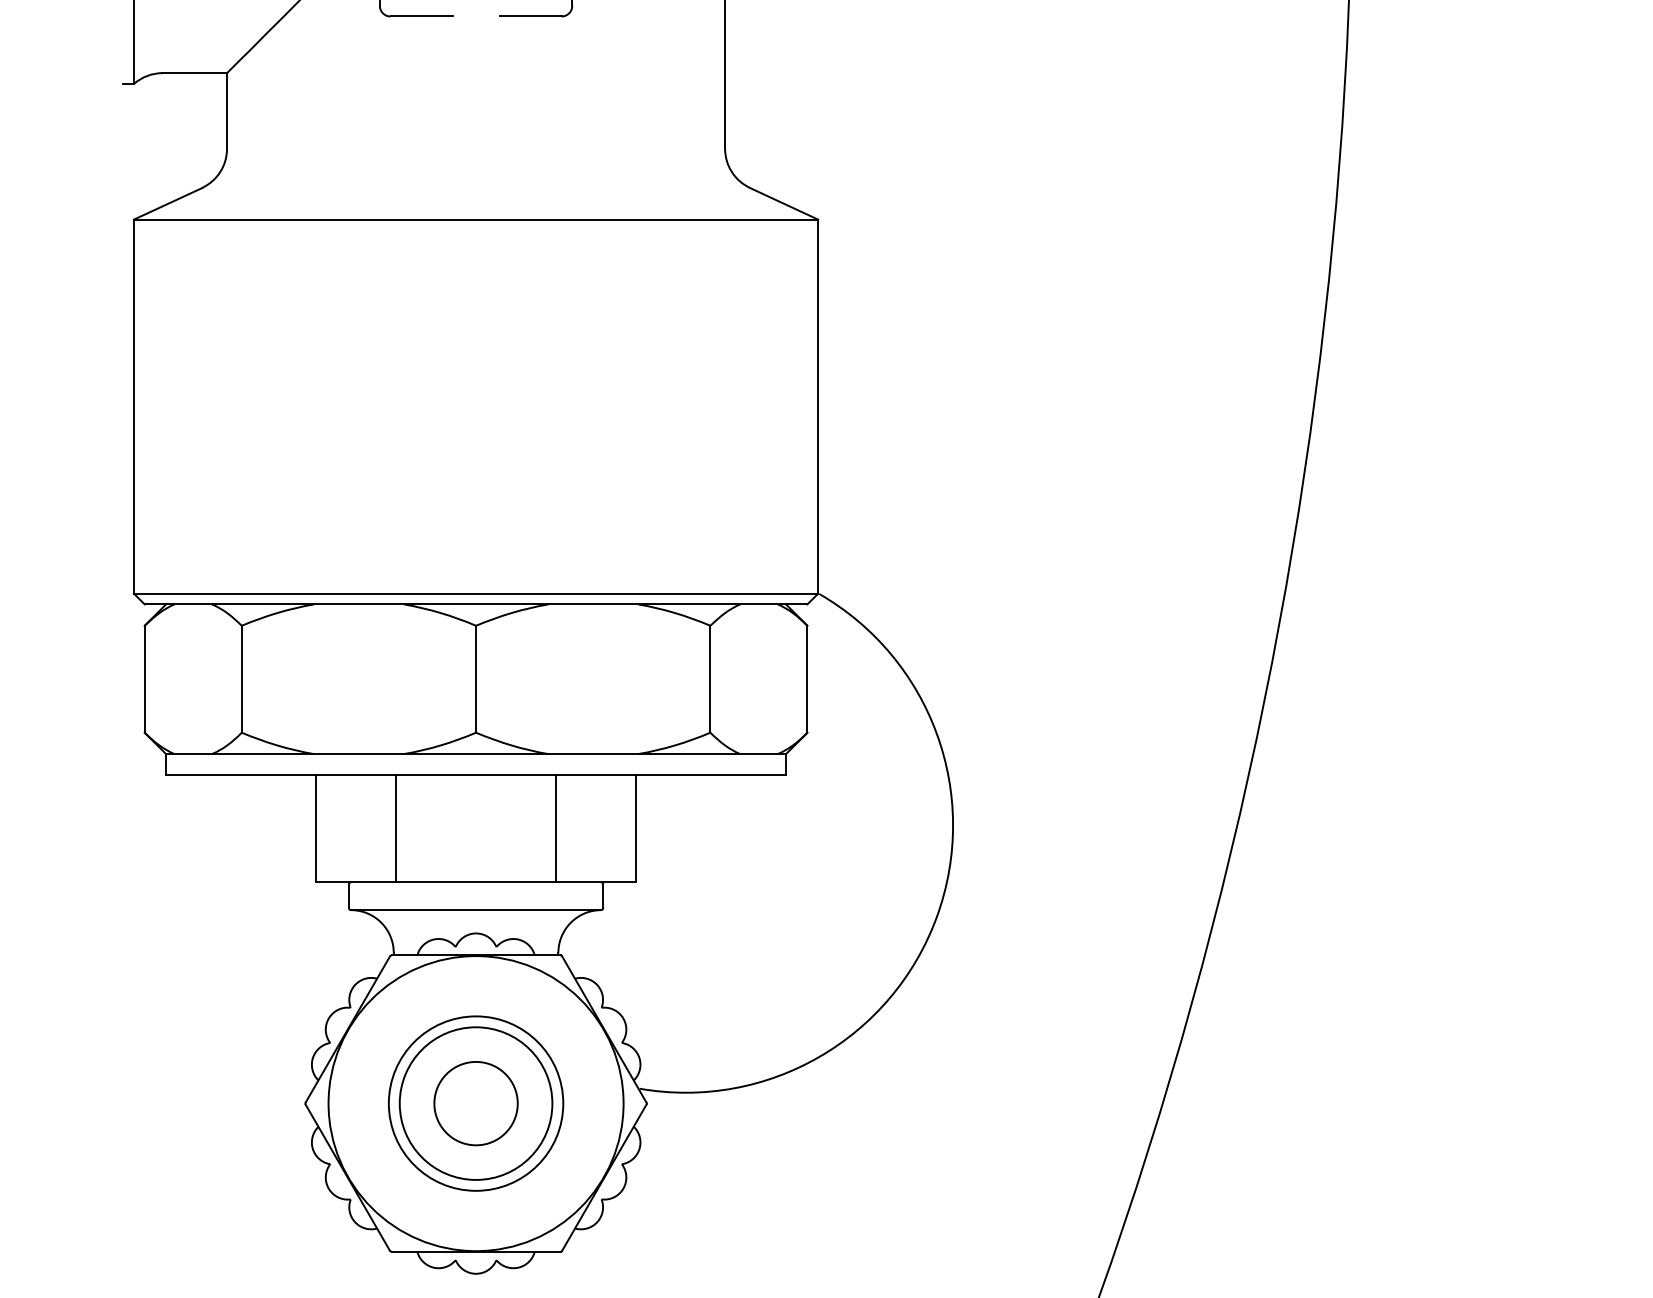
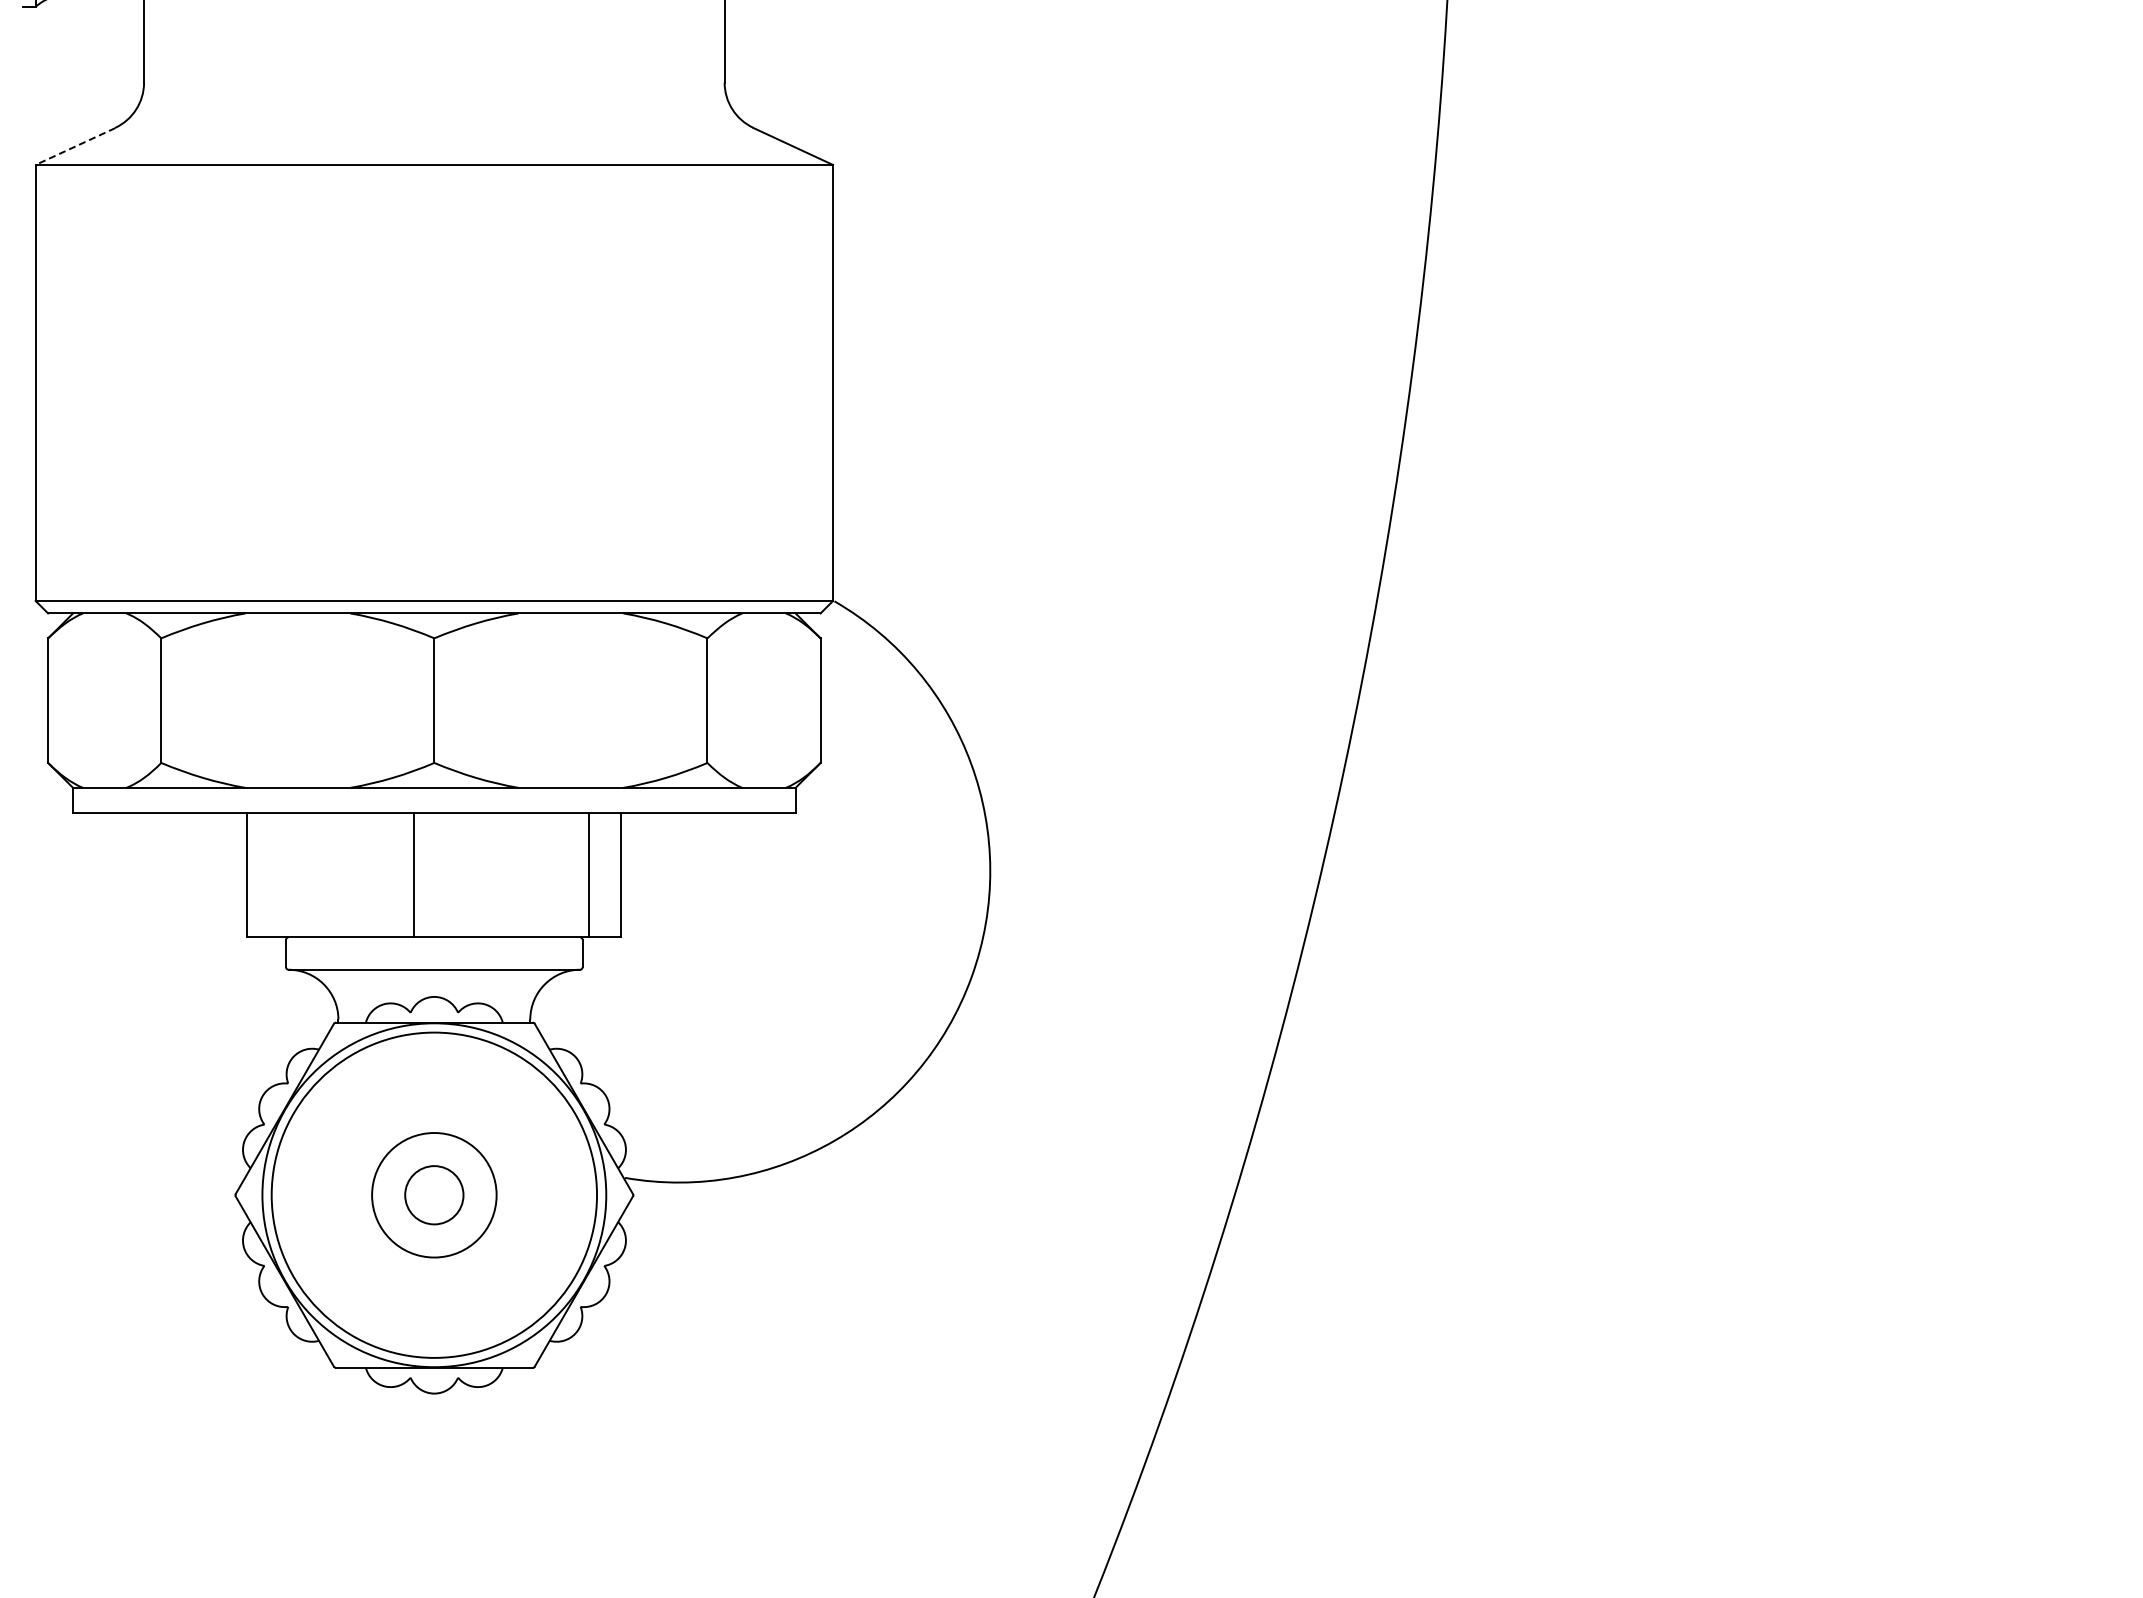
line: (168, 203) -> (75, 146), solid -> dashed
line: (395, 828) -> (413, 874), moved
line: (555, 828) -> (588, 874), moved
circle: (475, 1102) -> (433, 1194), size x0.6
circle: (476, 1102) -> (434, 1194), size x1.6
circle: (476, 1103) -> (434, 1195), size x0.7

